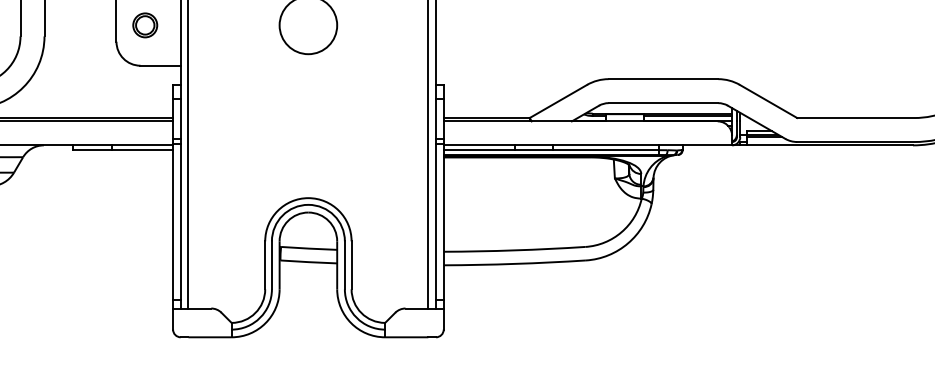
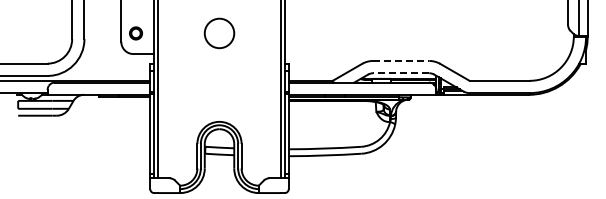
line: (664, 78) -> (401, 60), solid -> dashed
line: (662, 103) -> (400, 73), solid -> dashed

